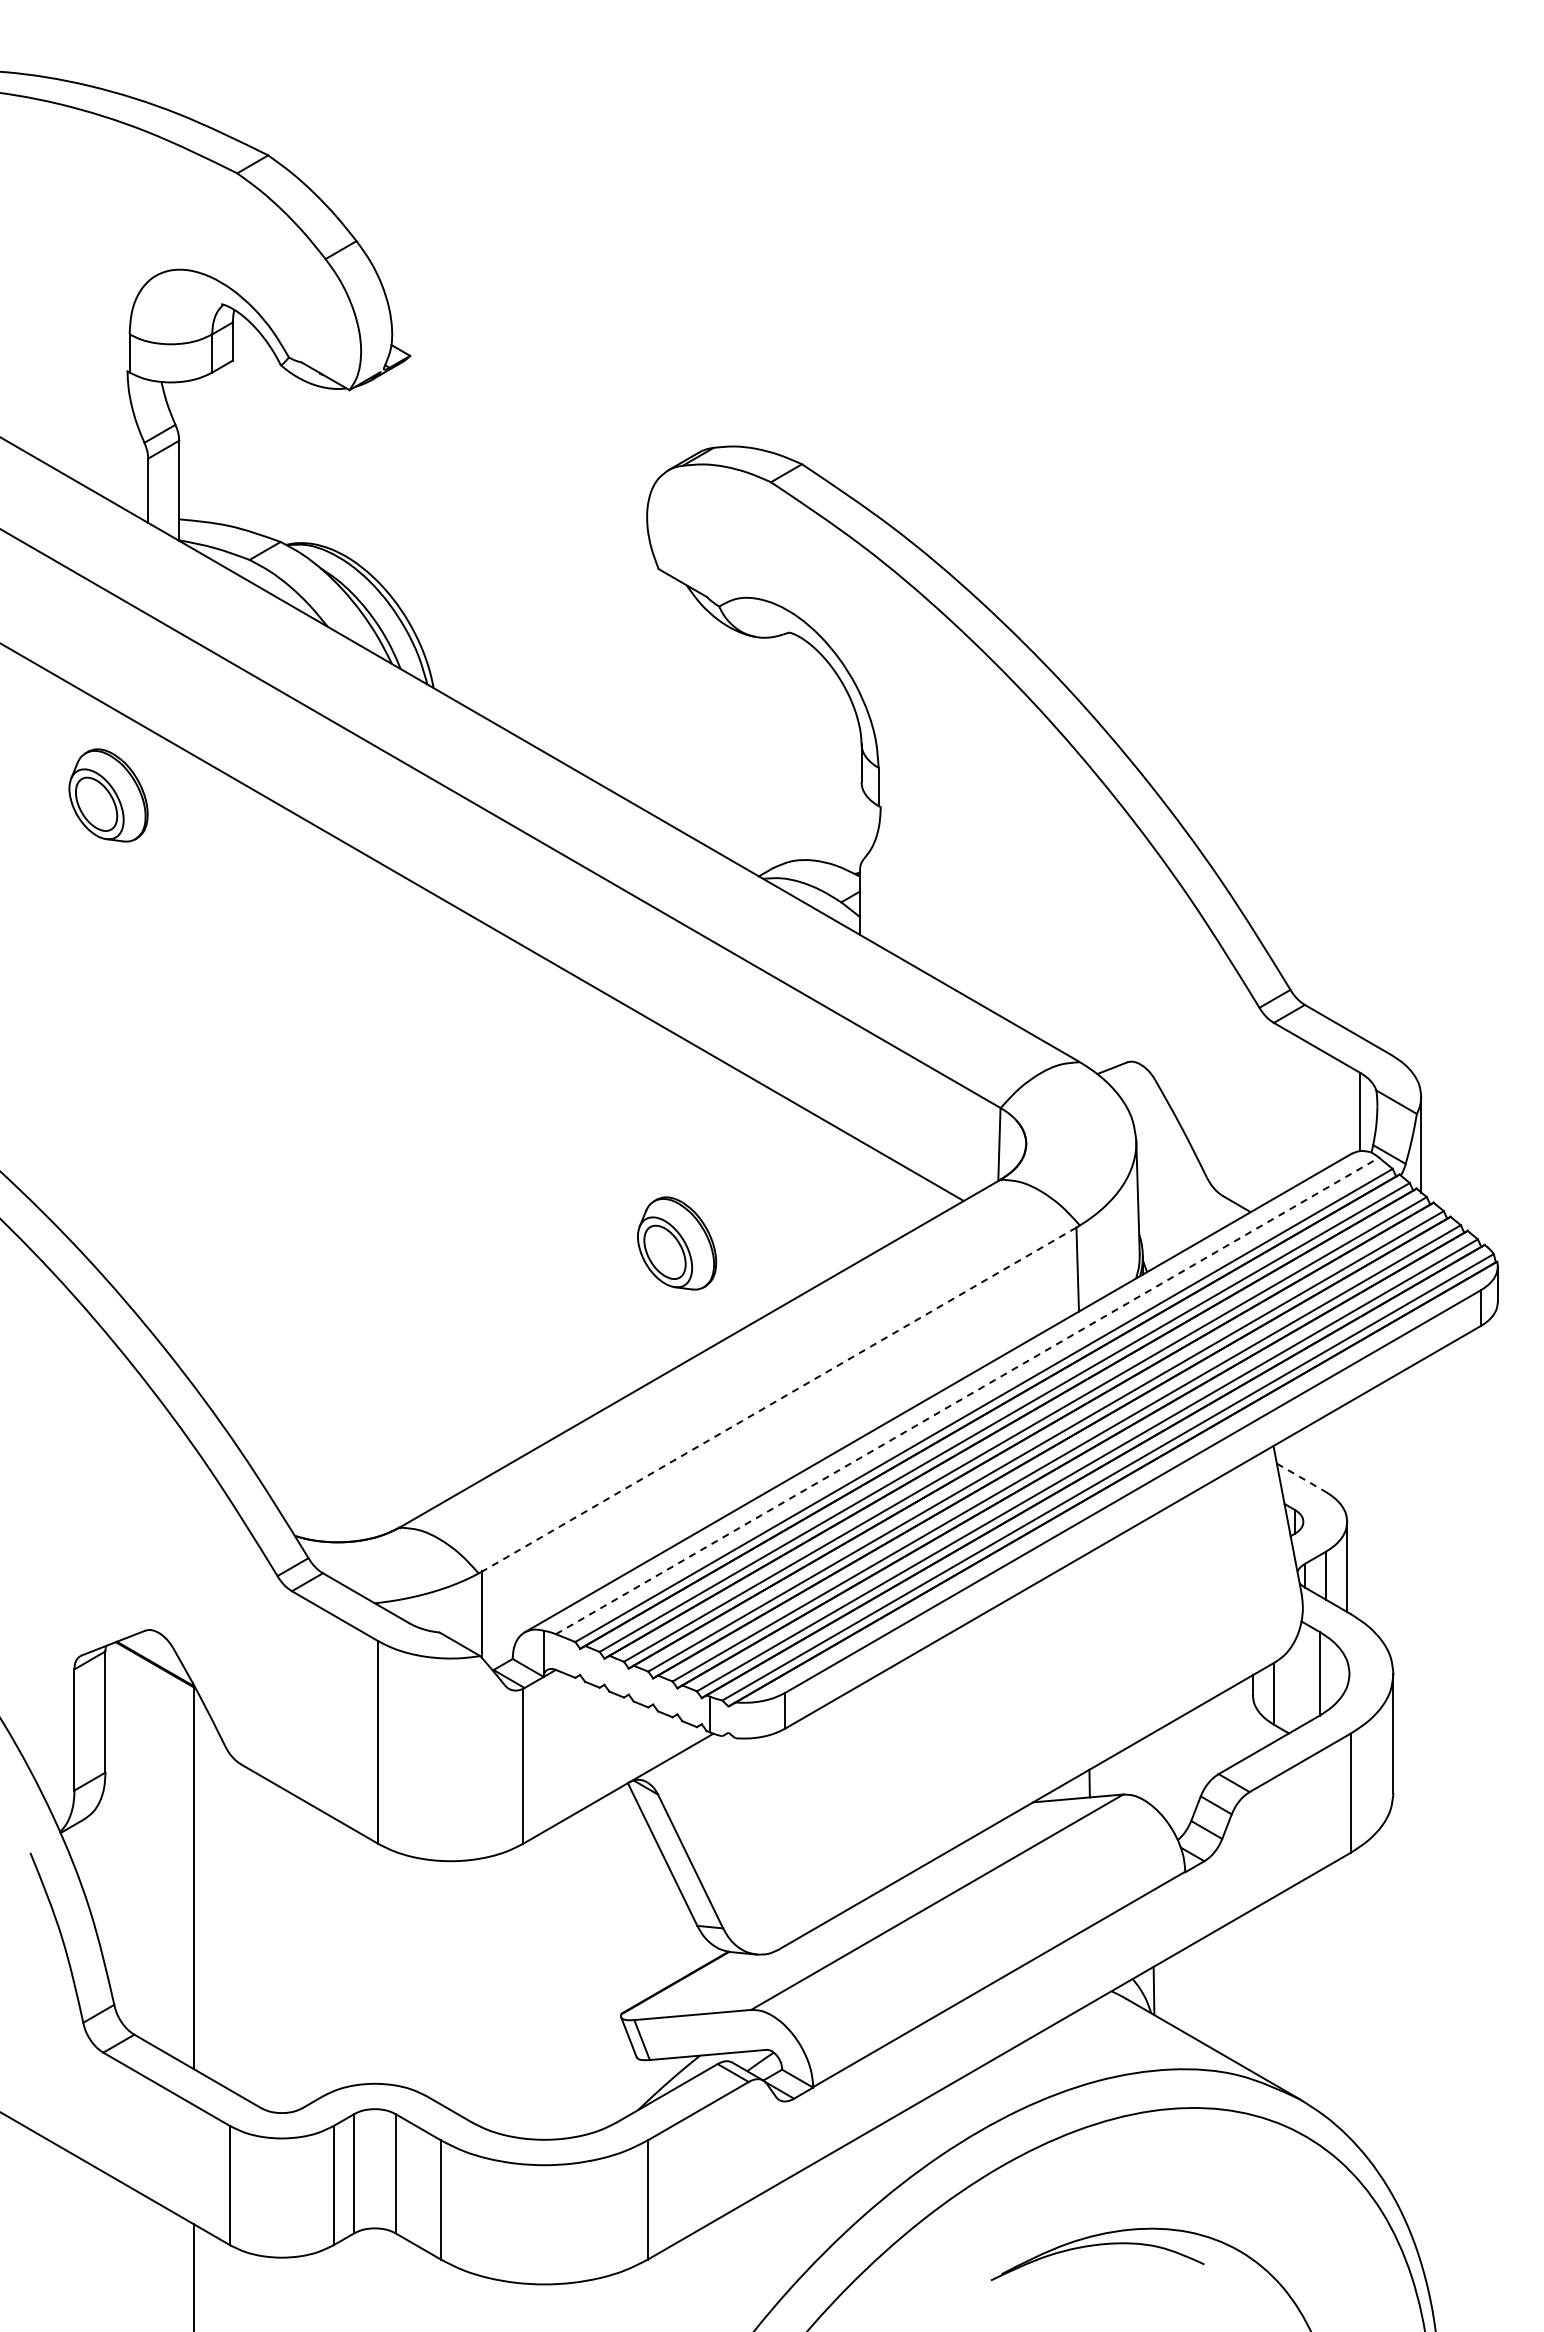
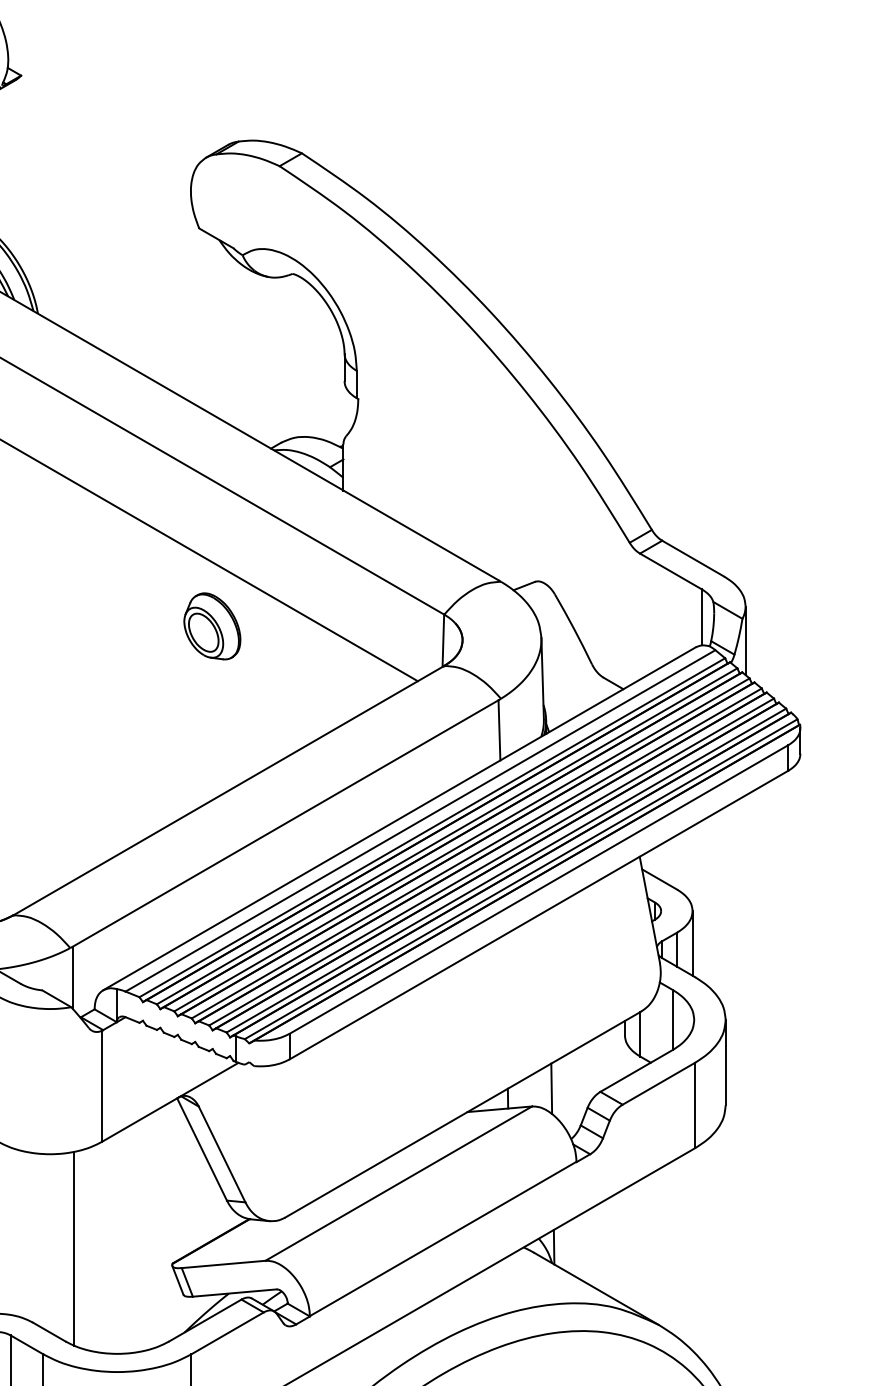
part: (677, 1243) -> (212, 626), moved
line: (967, 1395) -> (420, 820), dashed -> solid
line: (778, 1399) -> (285, 823), dashed -> solid
line: (1301, 1478) -> (659, 880), dashed -> solid
line: (1150, 1769) -> (551, 1088), added
line: (483, 1993) -> (73, 1249), added

